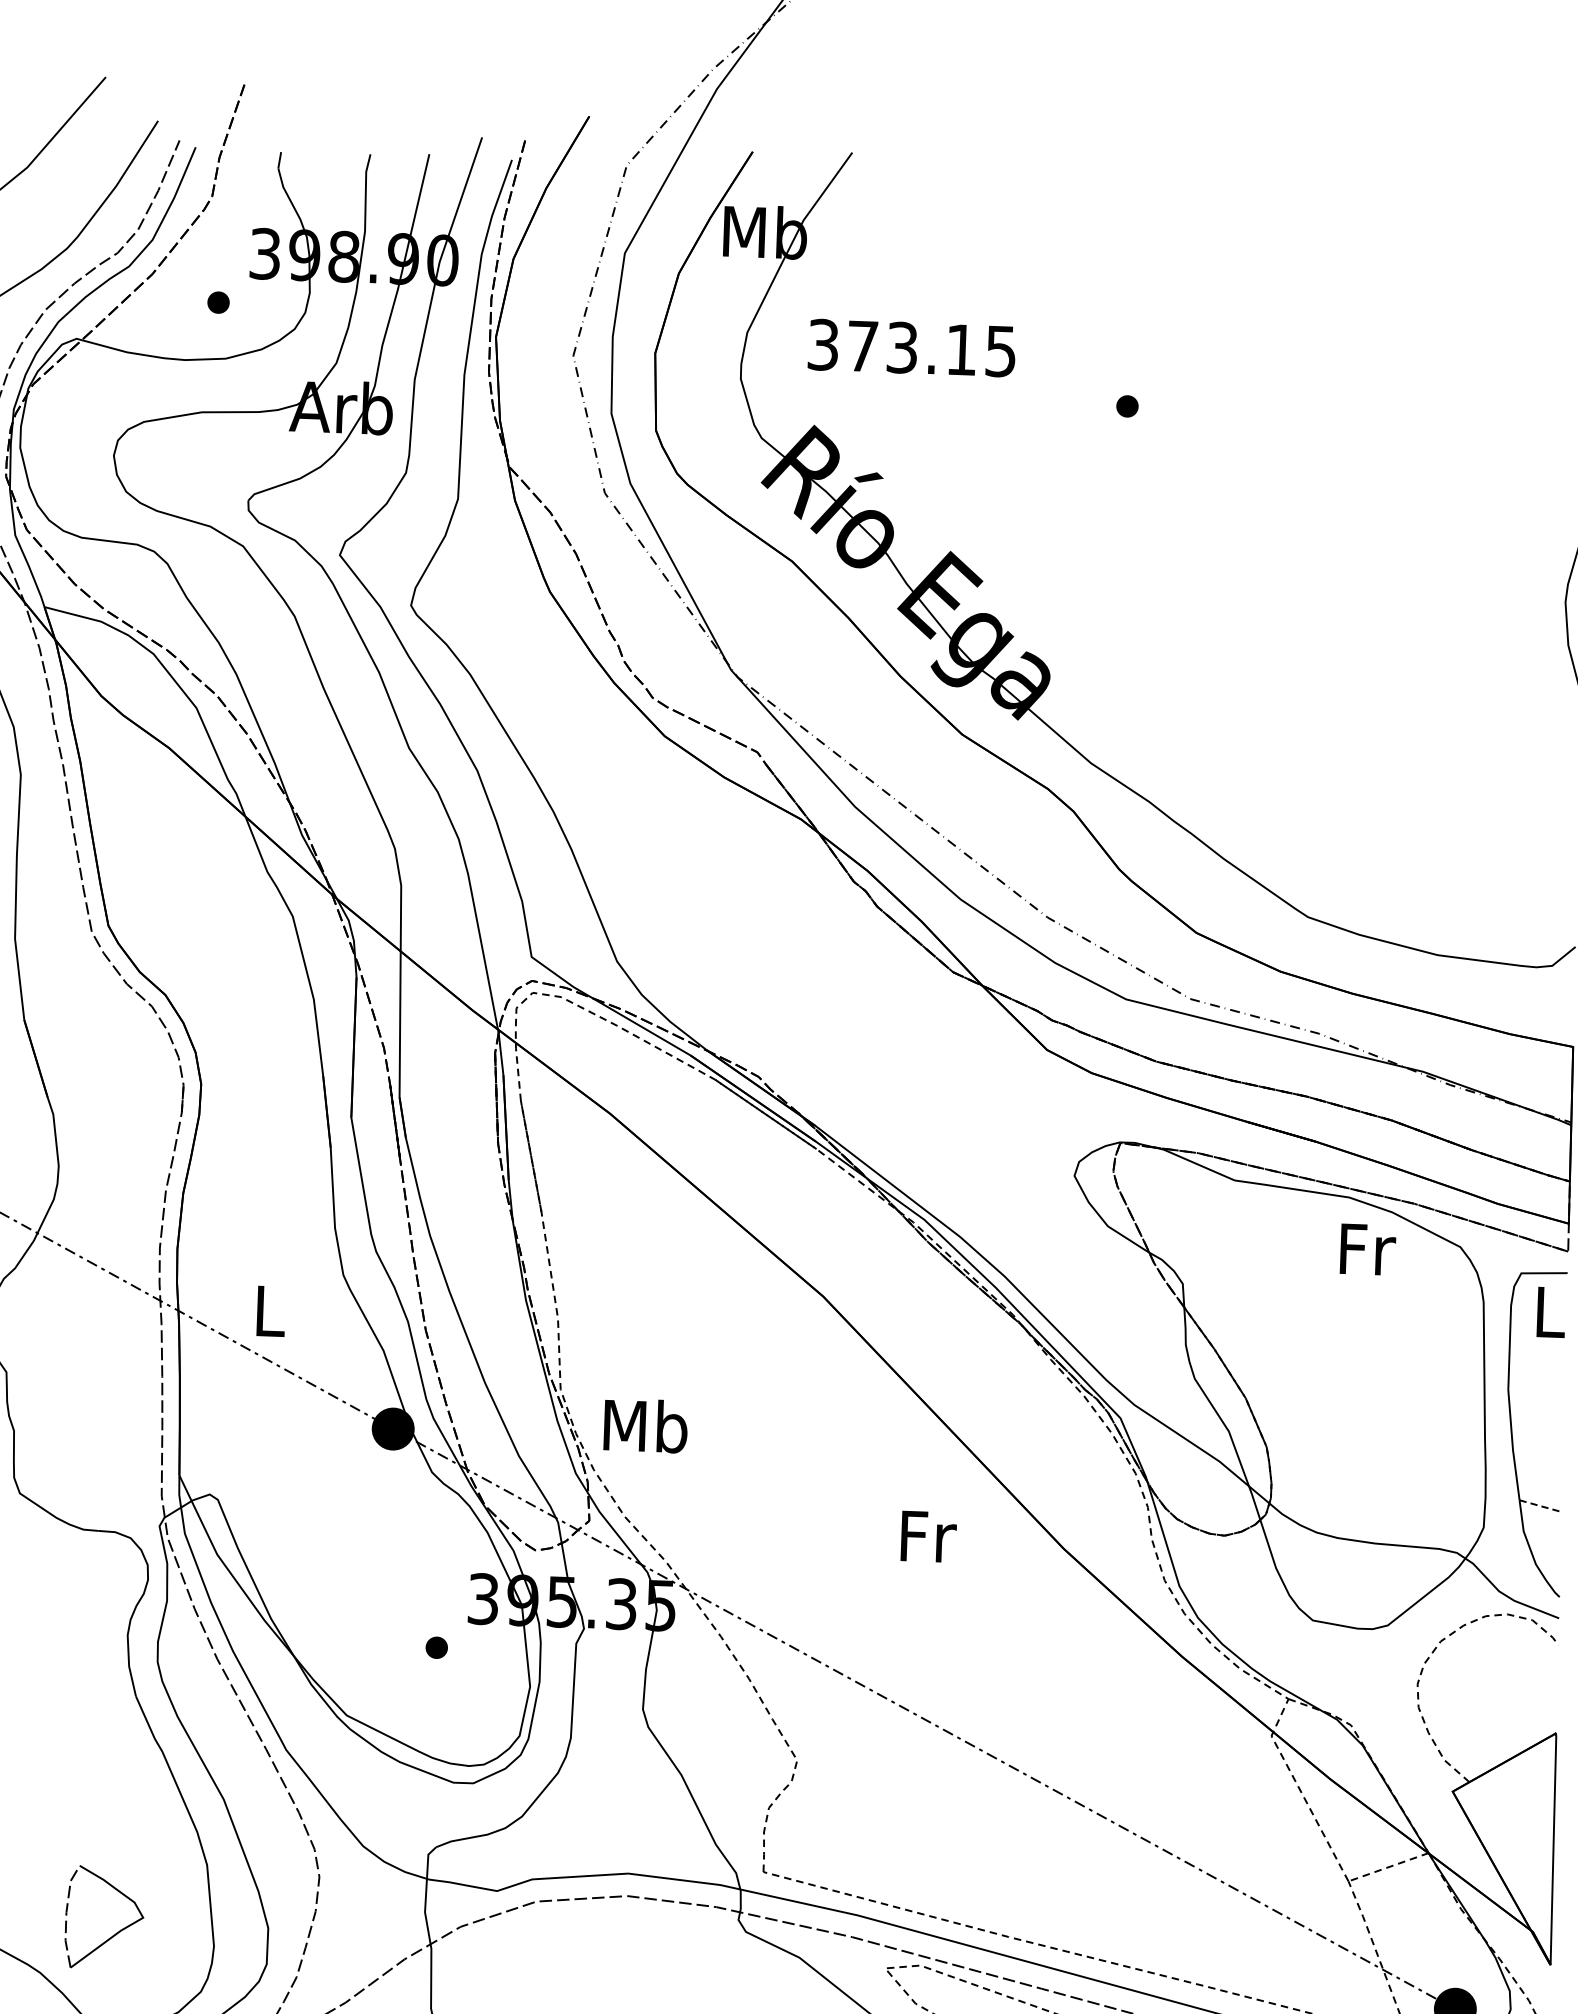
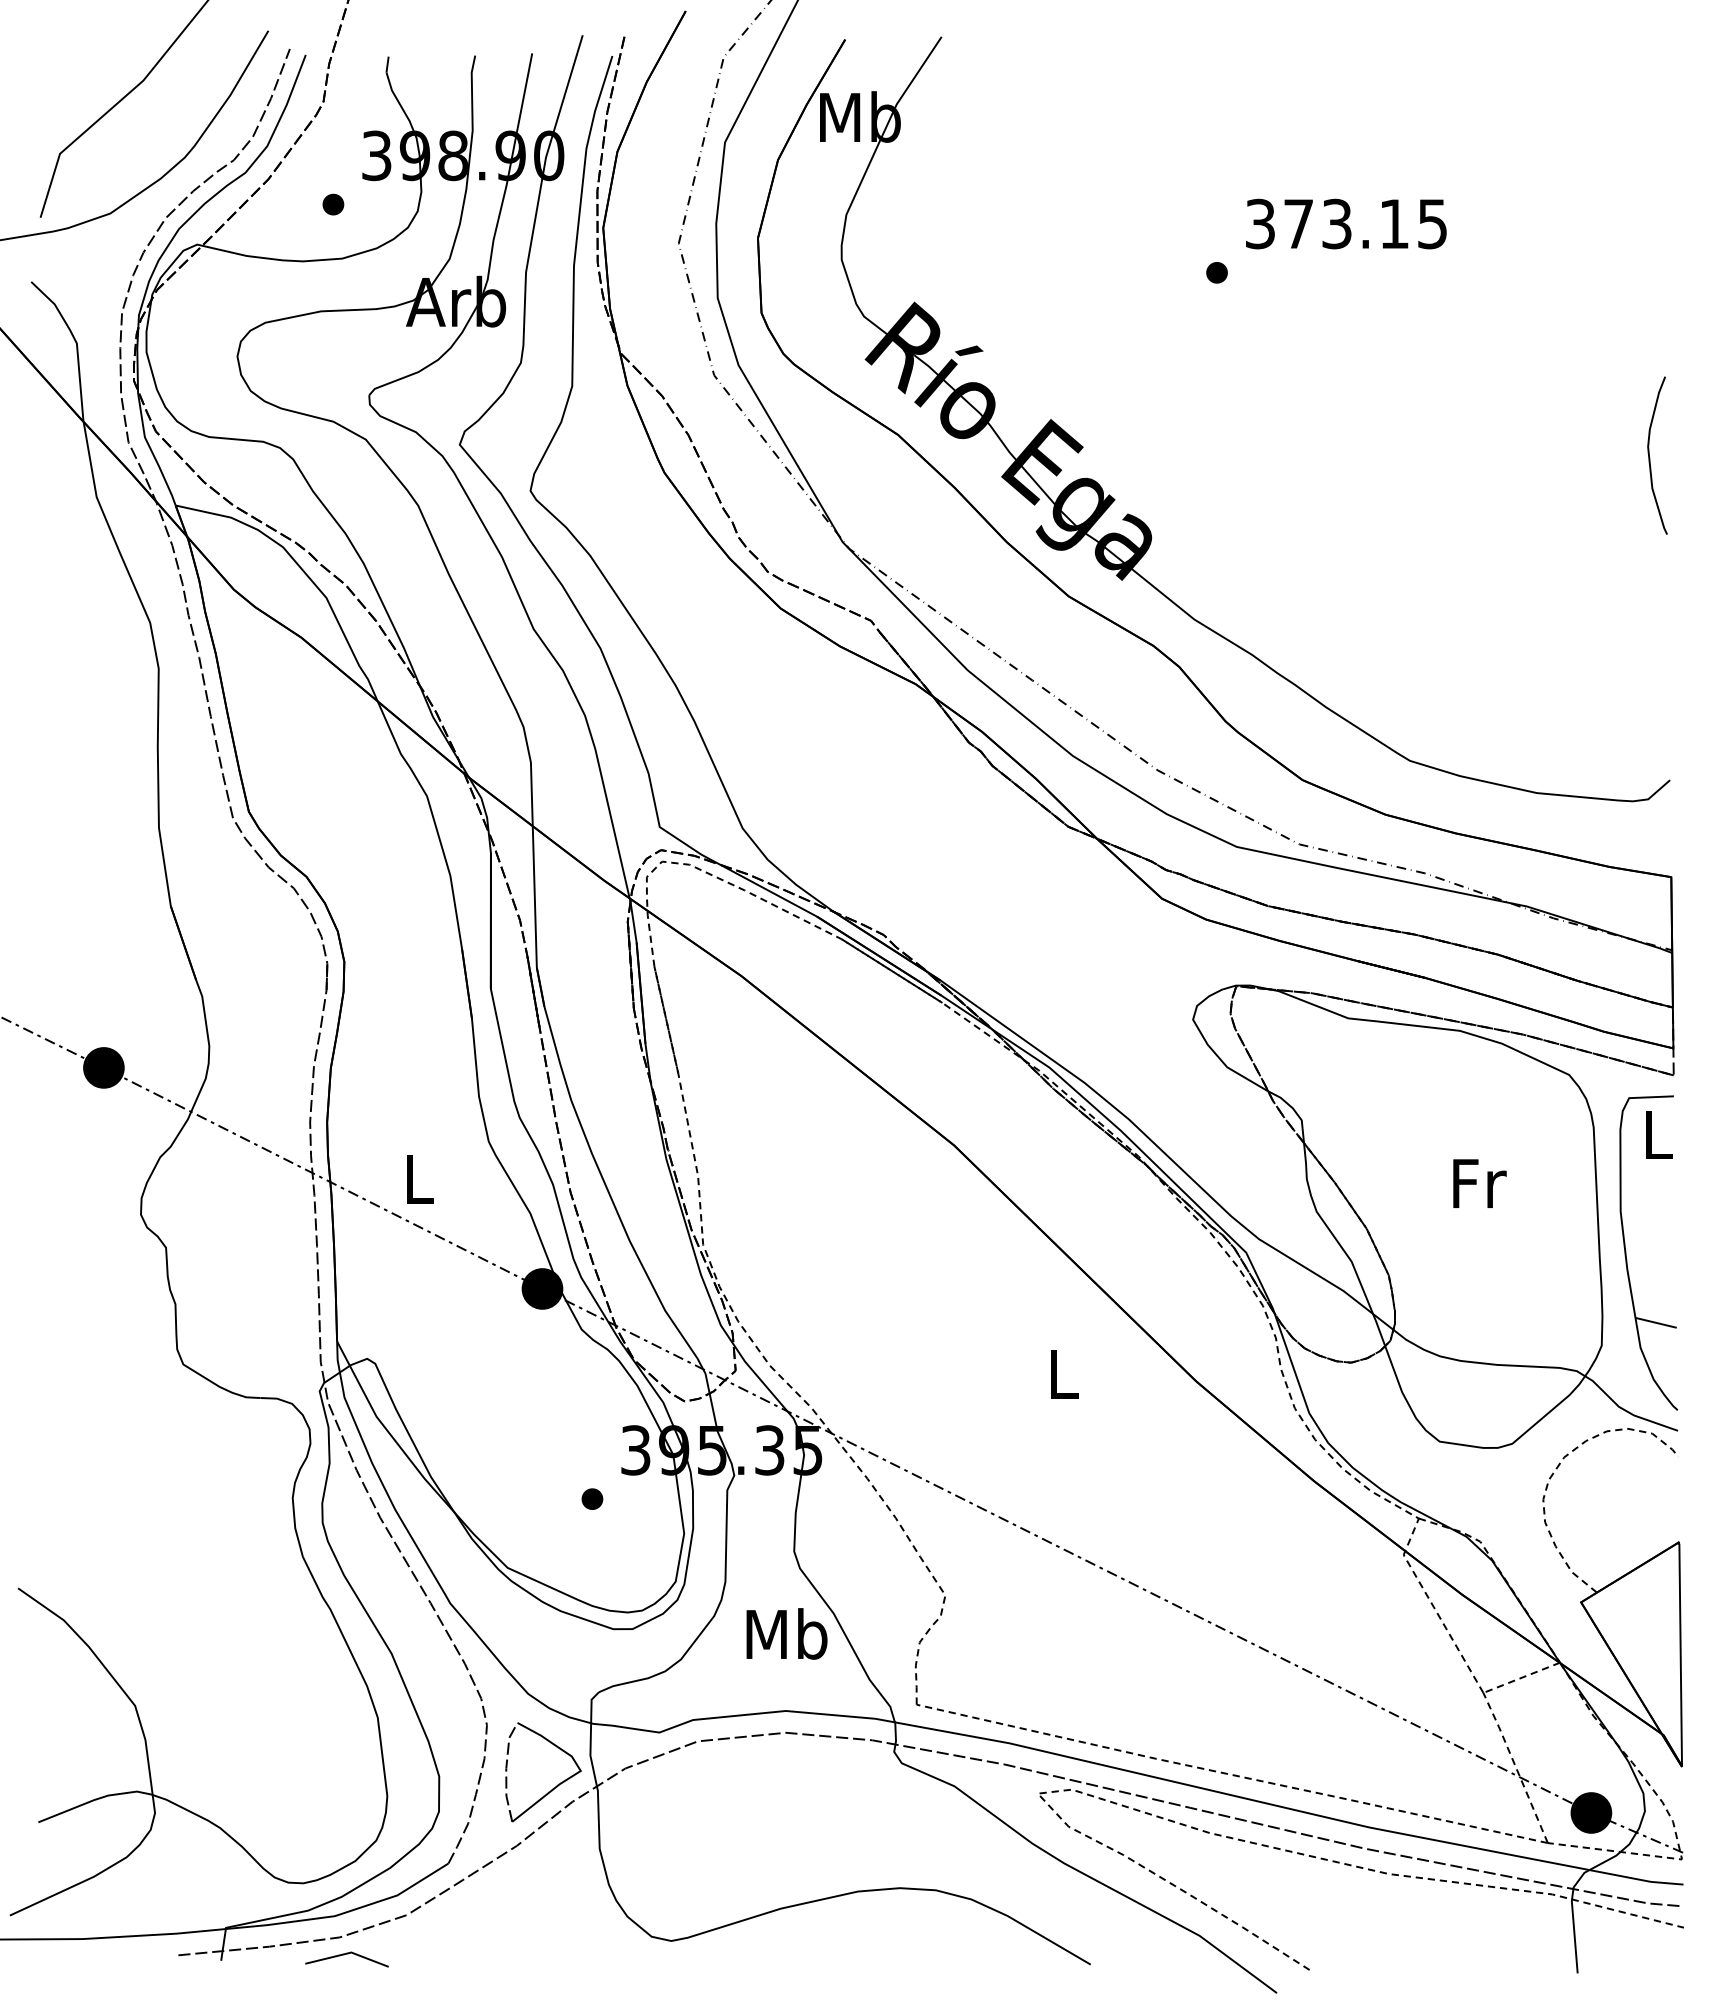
text: (912, 347) -> (1346, 223), moved
text: (1367, 1249) -> (1479, 1183), moved
text: (645, 1425) -> (786, 1633), moved
line: (1541, 1505) -> (1656, 1322), dashed -> solid
text: (928, 1537) -> (1064, 1374), Fr -> L
part: (113, 1934) -> (552, 1788), moved

